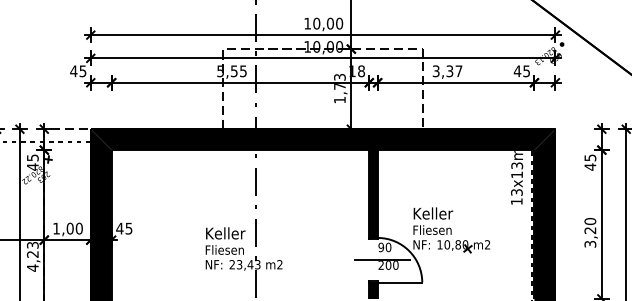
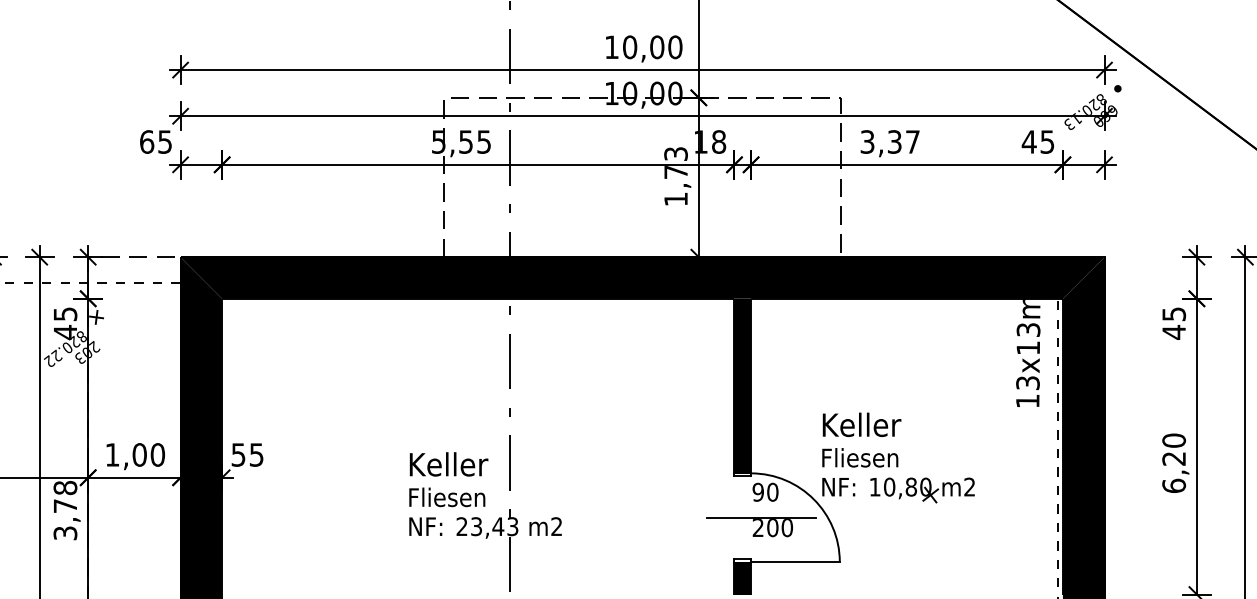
text: (73, 71) -> (146, 142), 45 -> 65
text: (119, 228) -> (237, 454), 45 -> 55
text: (590, 243) -> (1174, 484), 3,20 -> 6,20
text: (32, 256) -> (64, 510), 4,23 -> 3,78

